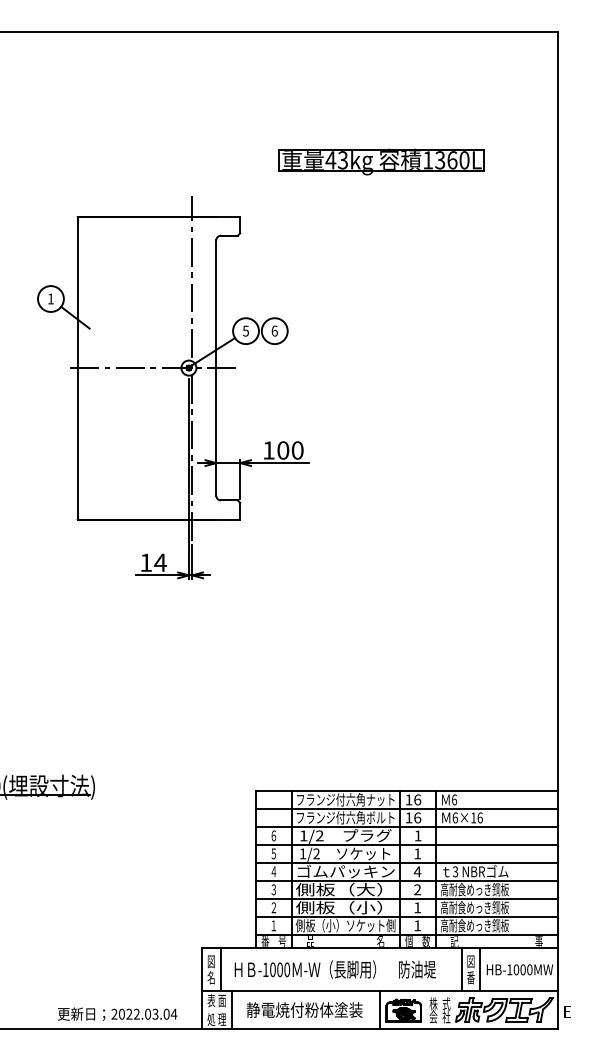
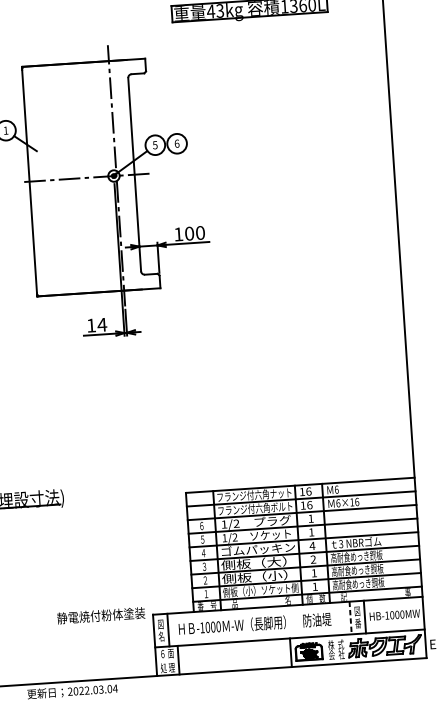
line: (461, 969) -> (350, 617), solid -> dashed
text: (211, 1000) -> (162, 653), 表 -> ６
text: (304, 1009) -> (100, 615), moved
text: (117, 1013) -> (72, 690), moved

